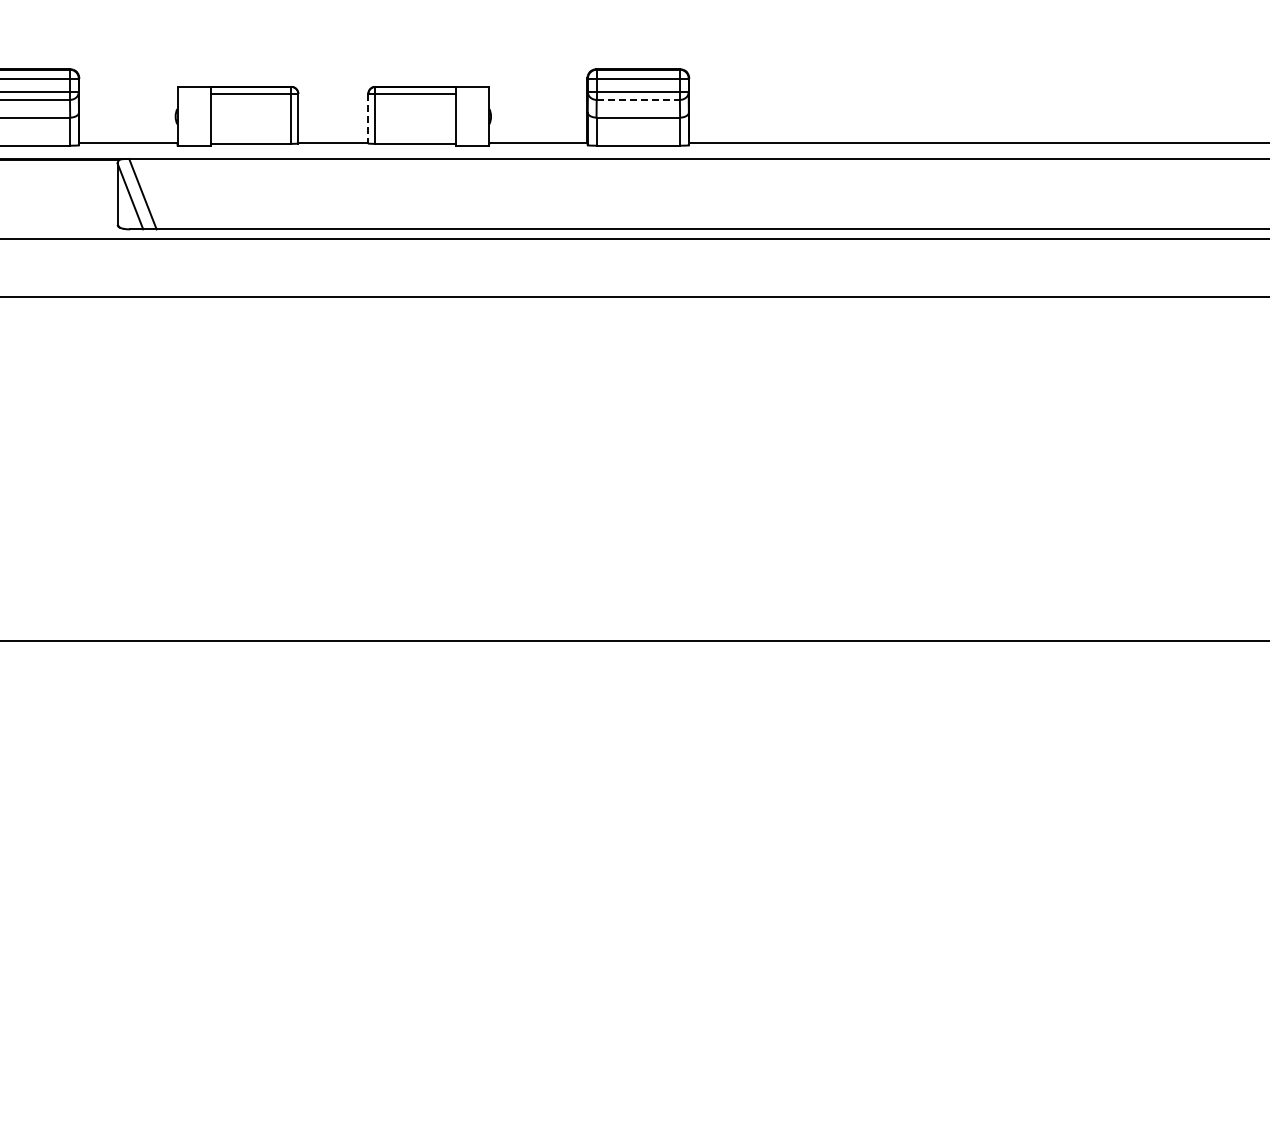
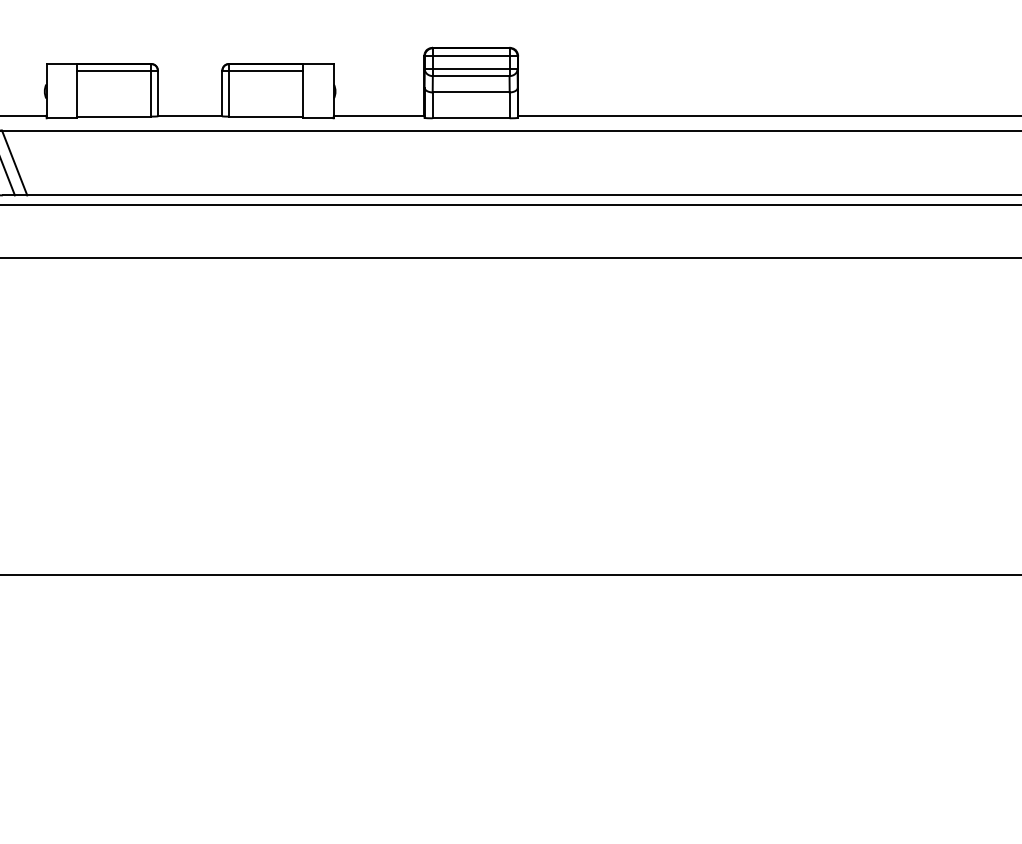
line: (638, 99) -> (471, 75), dashed -> solid
line: (368, 118) -> (222, 93), dashed -> solid

